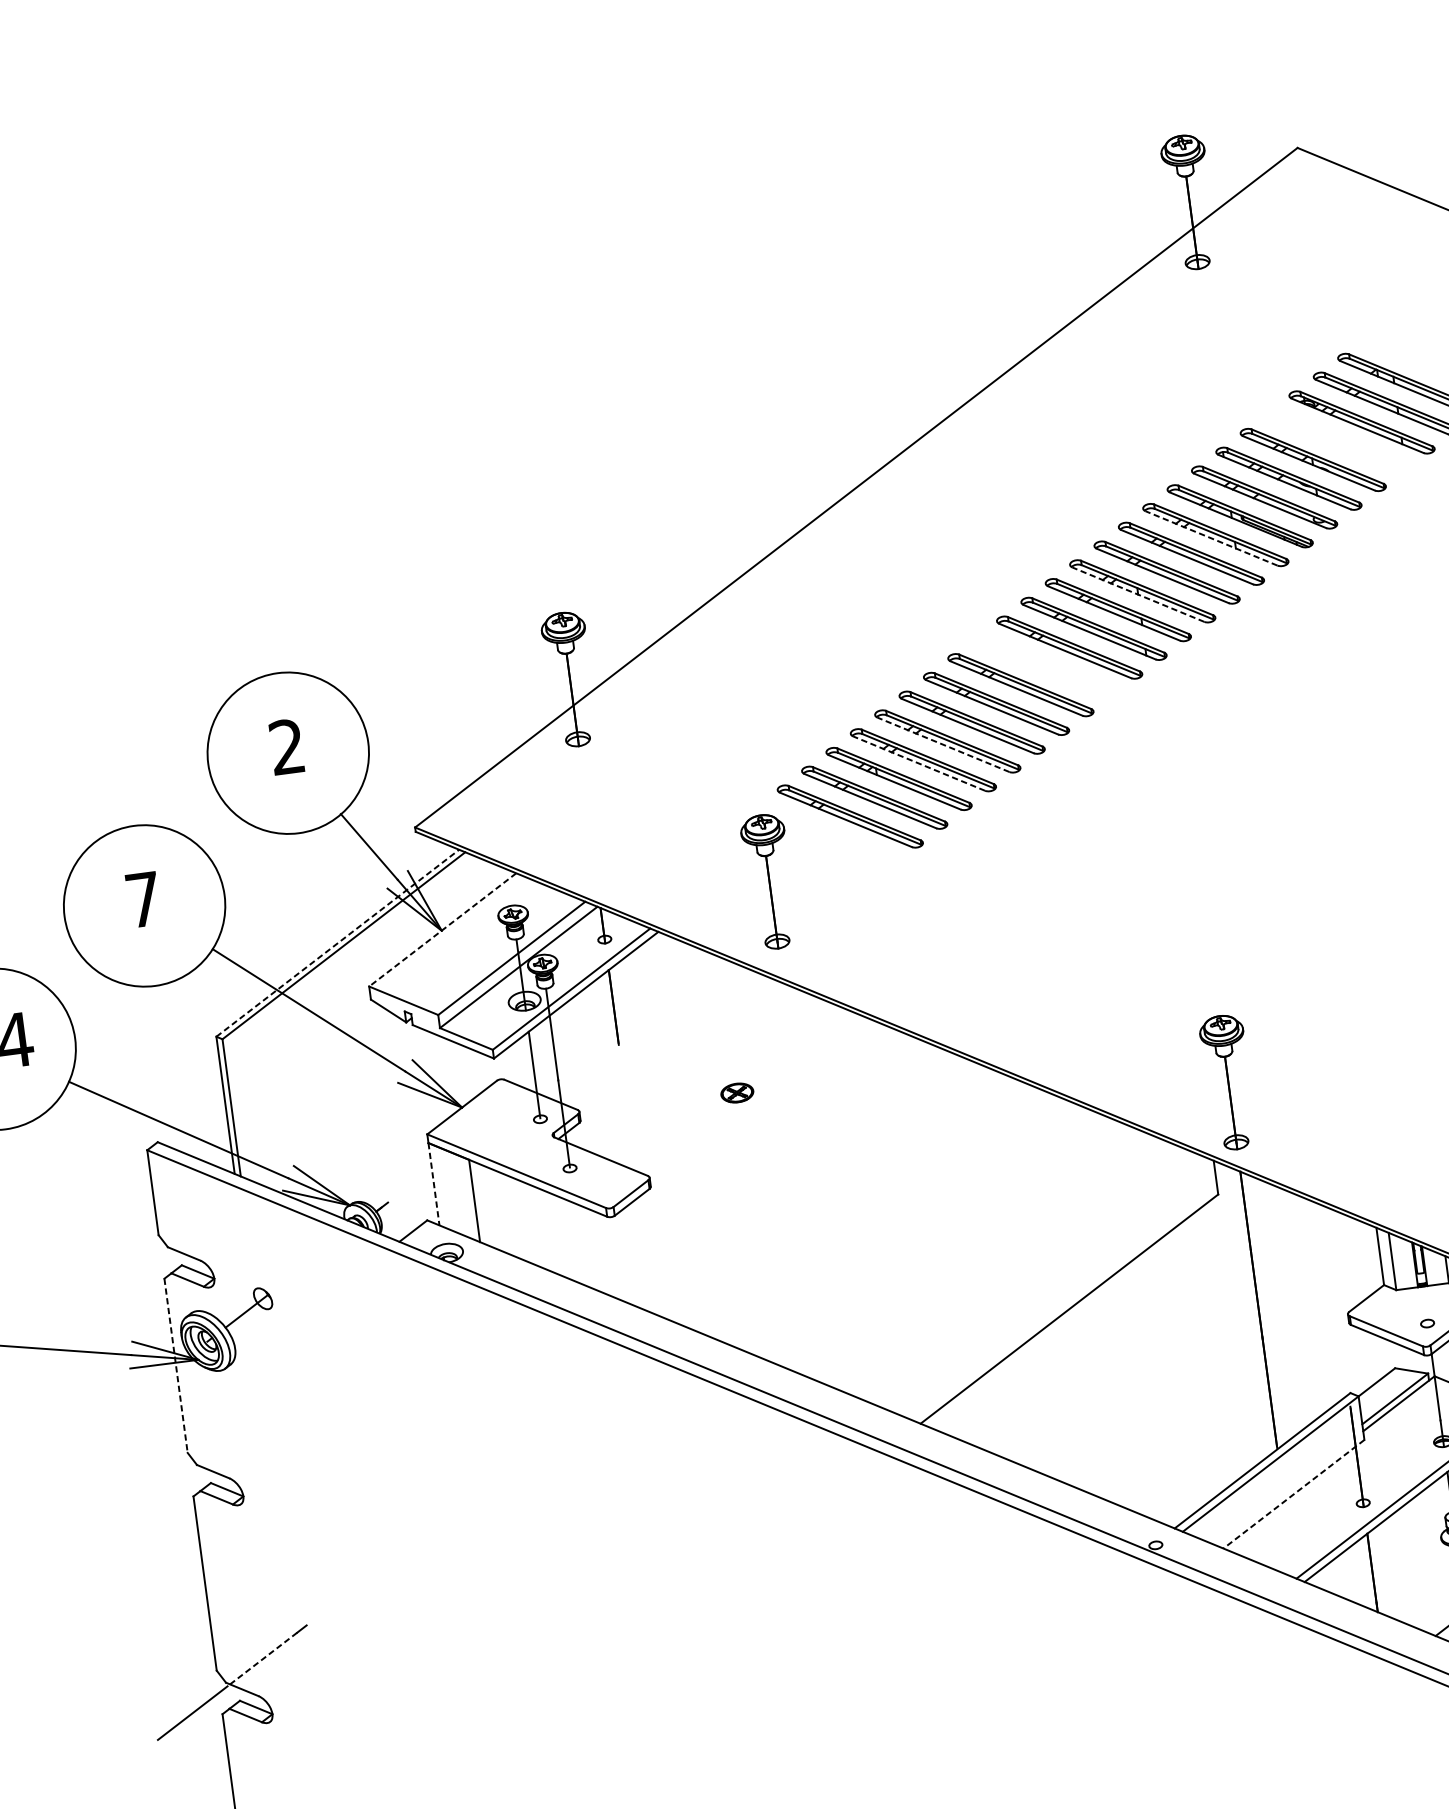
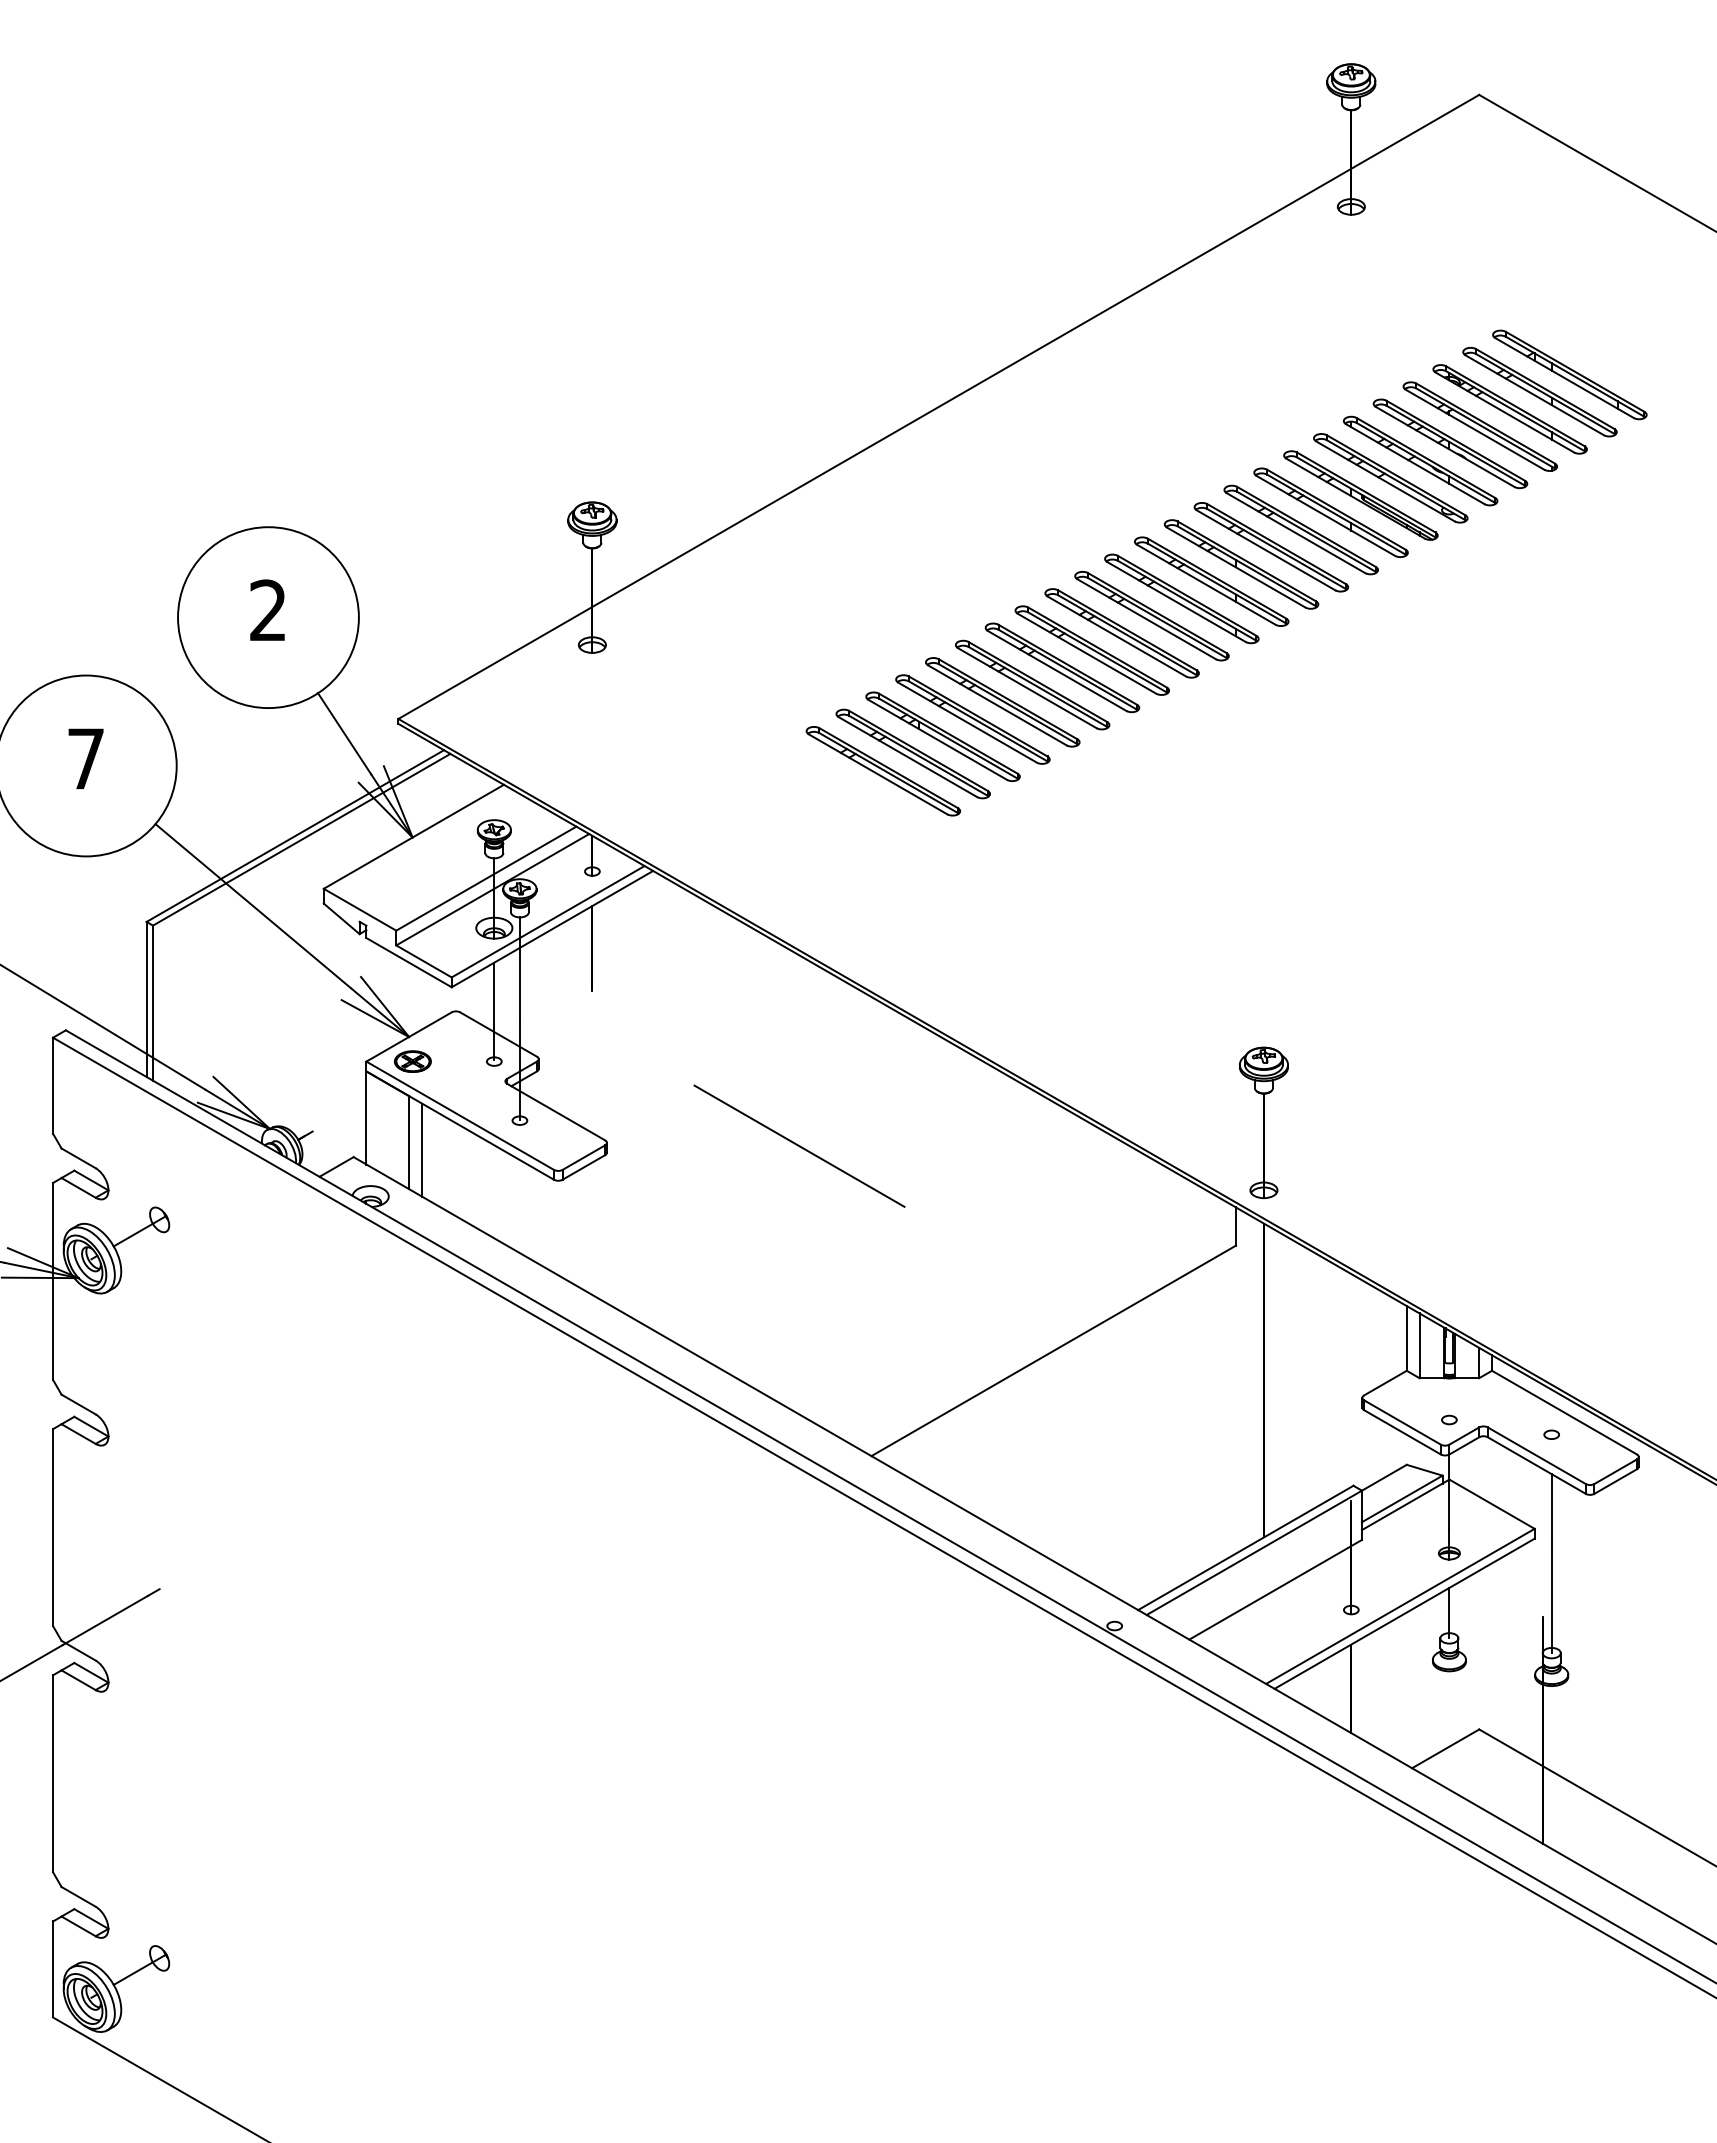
part: (1336, 441) -> (1479, 426), added
line: (1211, 538) -> (1325, 515), dashed -> solid
line: (1137, 594) -> (1235, 567), dashed -> solid
part: (1044, 666) -> (1121, 633), added
line: (943, 744) -> (997, 705), dashed -> solid
line: (918, 763) -> (967, 722), dashed -> solid
part: (769, 881) -> (783, 831), removed
line: (442, 930) -> (413, 837), dashed -> solid
line: (338, 943) -> (295, 836), dashed -> solid
part: (736, 1092) -> (412, 1061), moved
line: (820, 1157) -> (799, 1145), added
line: (433, 1183) -> (366, 1117), dashed -> solid
line: (486, 1205) -> (421, 1149), added
line: (176, 1365) -> (53, 1281), dashed -> solid
line: (1293, 1494) -> (1275, 1589), dashed -> solid
line: (261, 1659) -> (104, 1620), dashed -> solid

